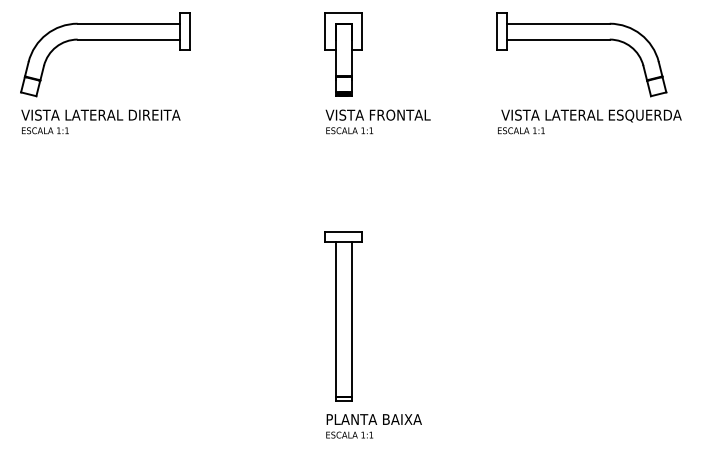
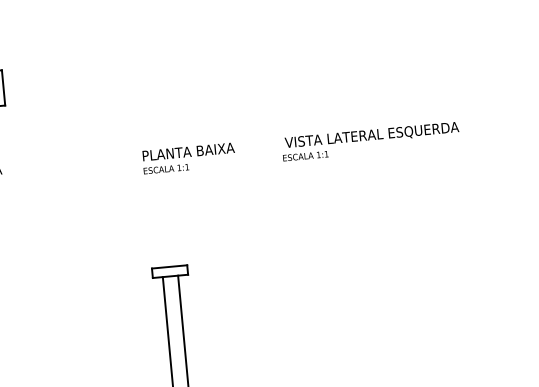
part: (581, 40) -> (381, 61), removed
part: (343, 54) -> (153, 96), removed
text: (377, 114) -> (191, 150), VISTA FRONTAL -> PLANTA BAIXA
text: (589, 121) -> (370, 141), moved

